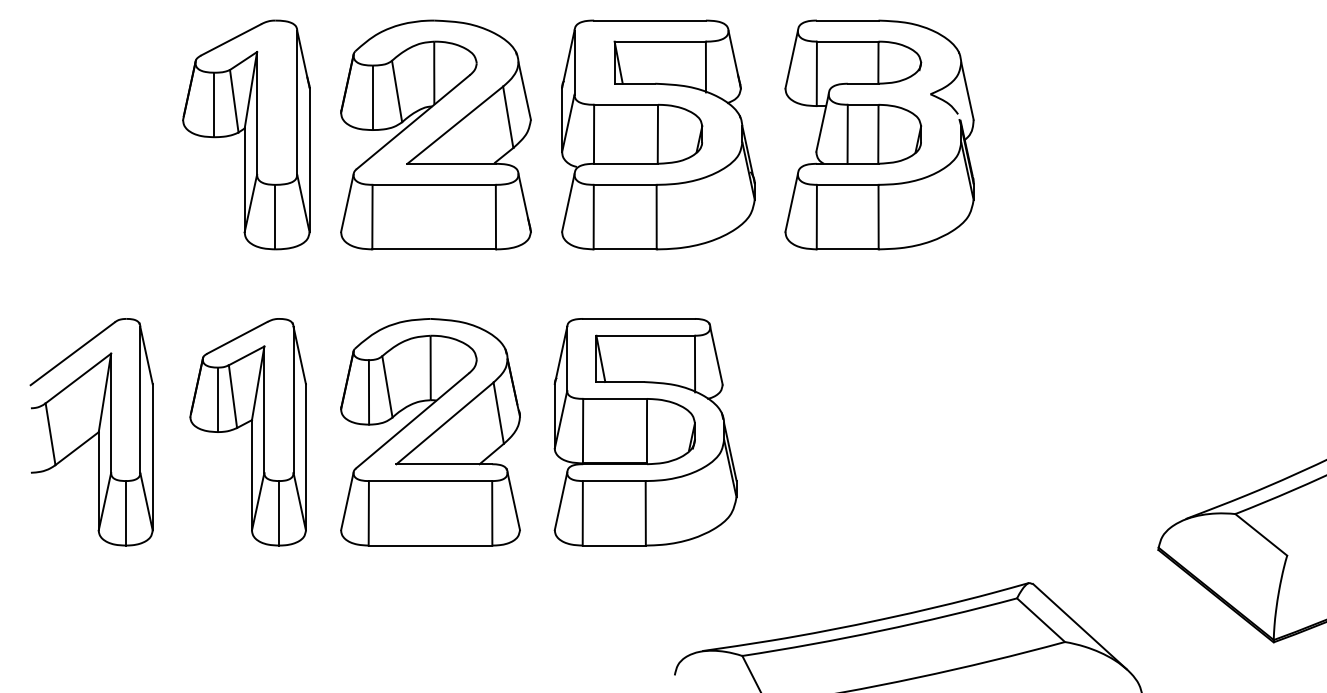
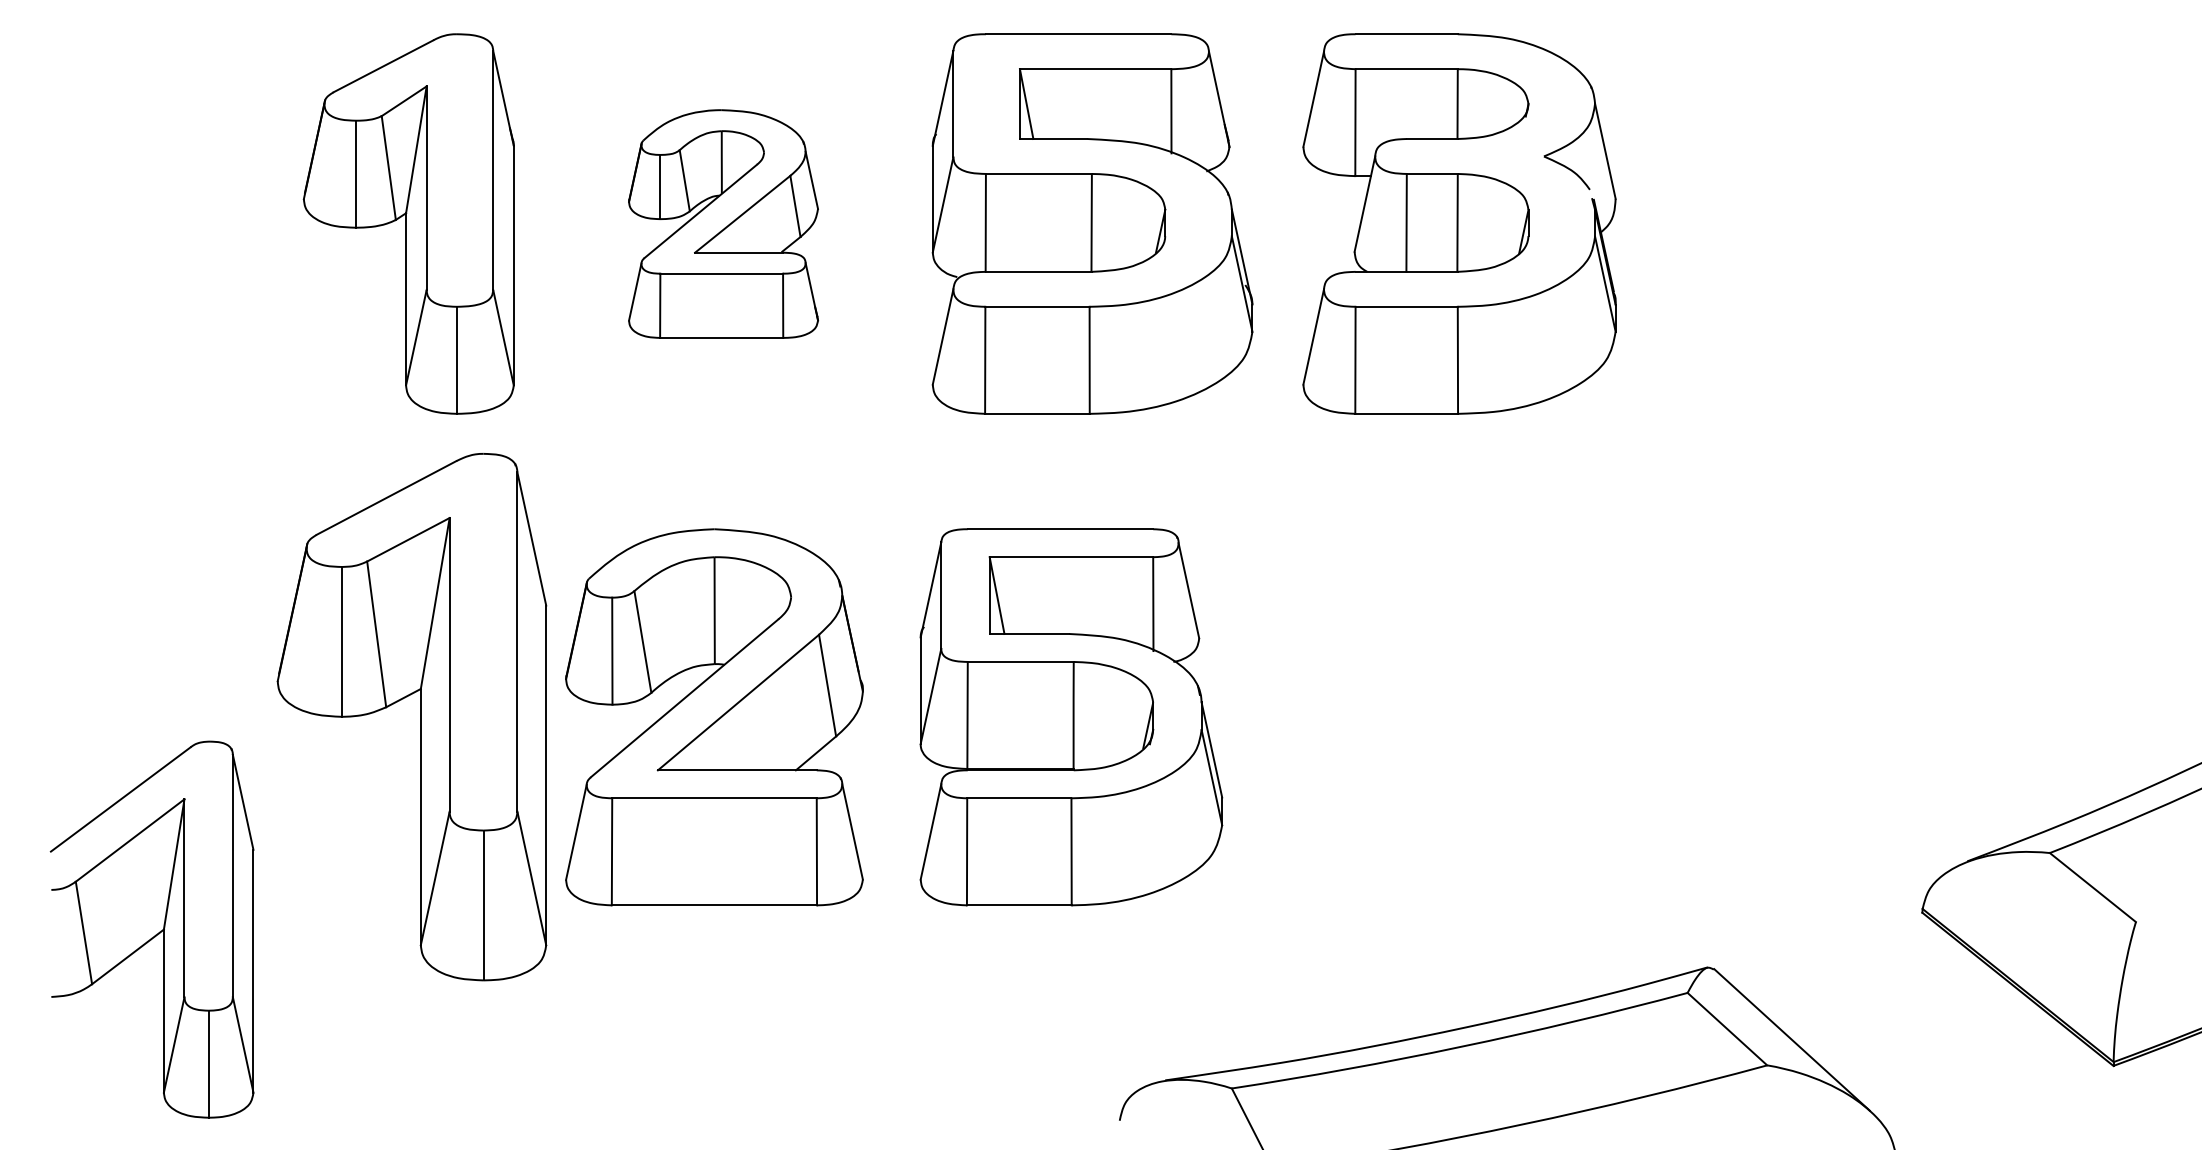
part: (435, 134) -> (722, 223), size x0.6
part: (91, 432) -> (151, 930), moved
part: (247, 432) -> (410, 717), size x1.4

